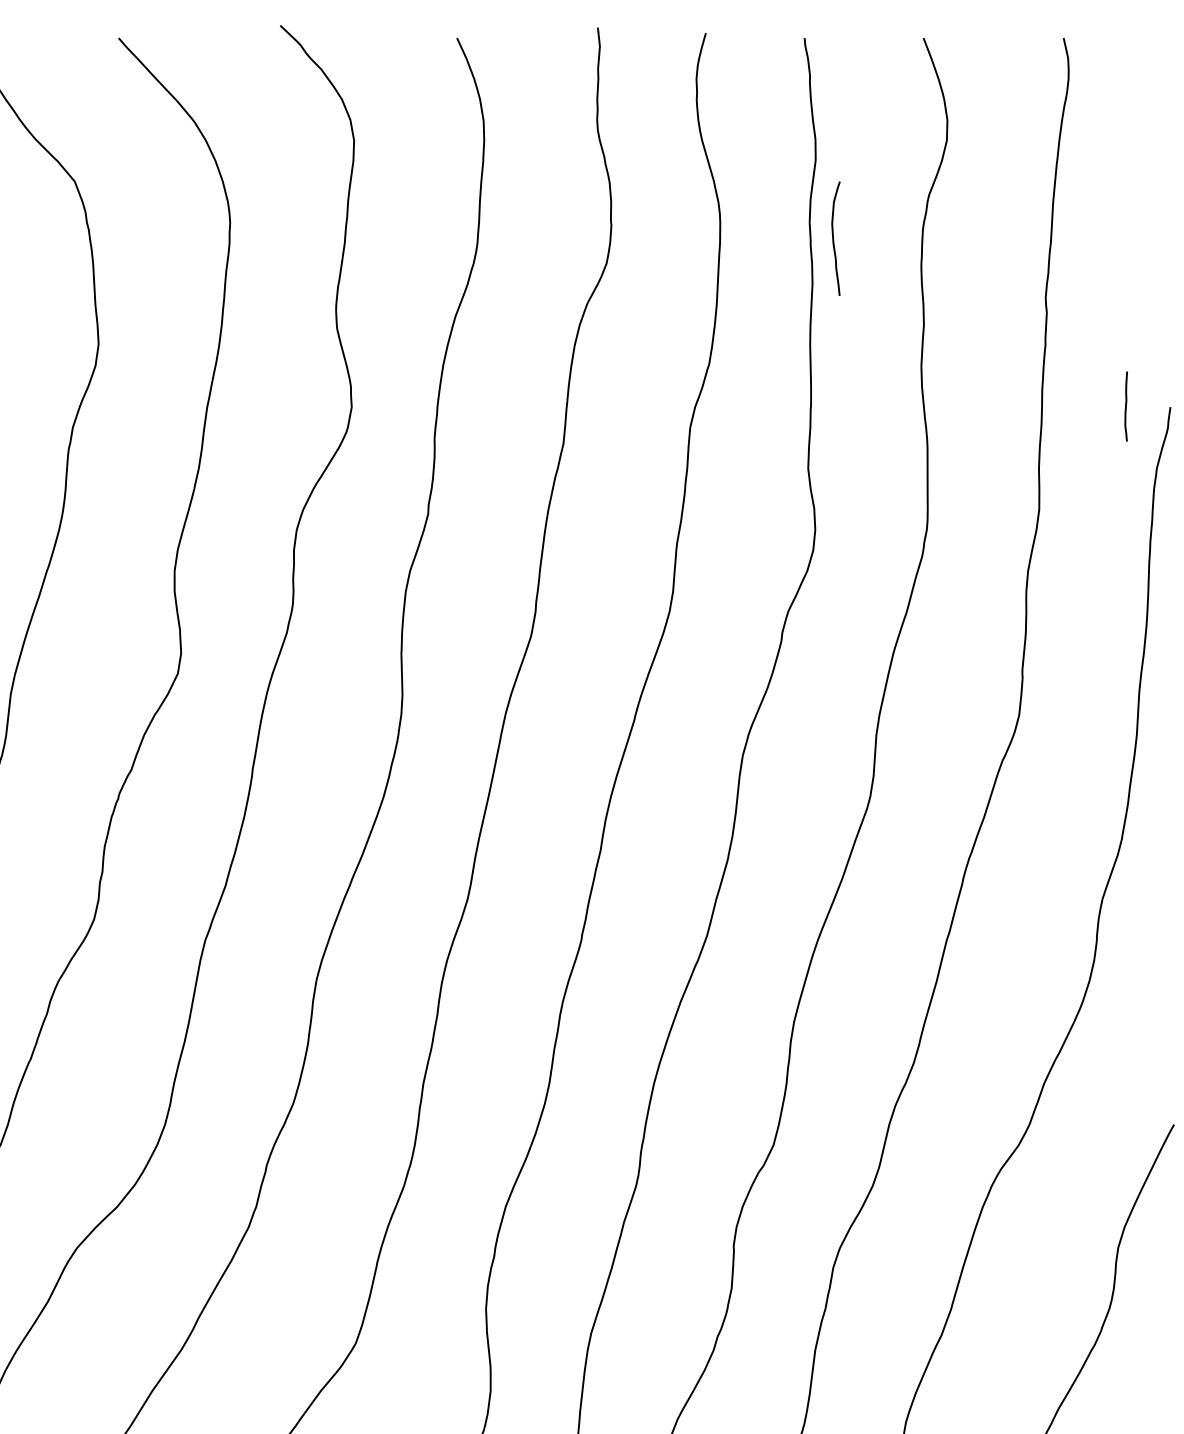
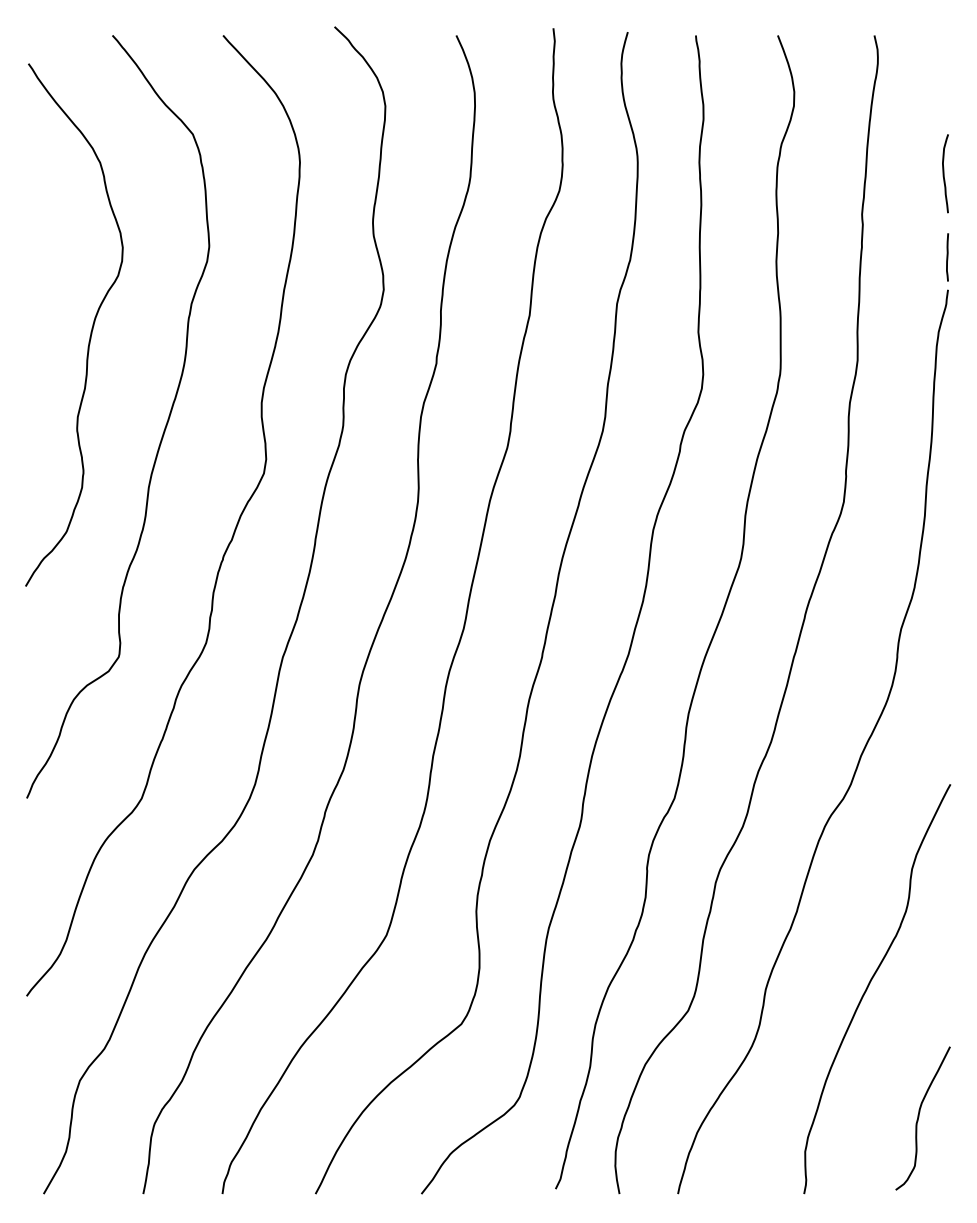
curve: (834, 238) -> (944, 173), moved
line: (1126, 406) -> (947, 257), moved

